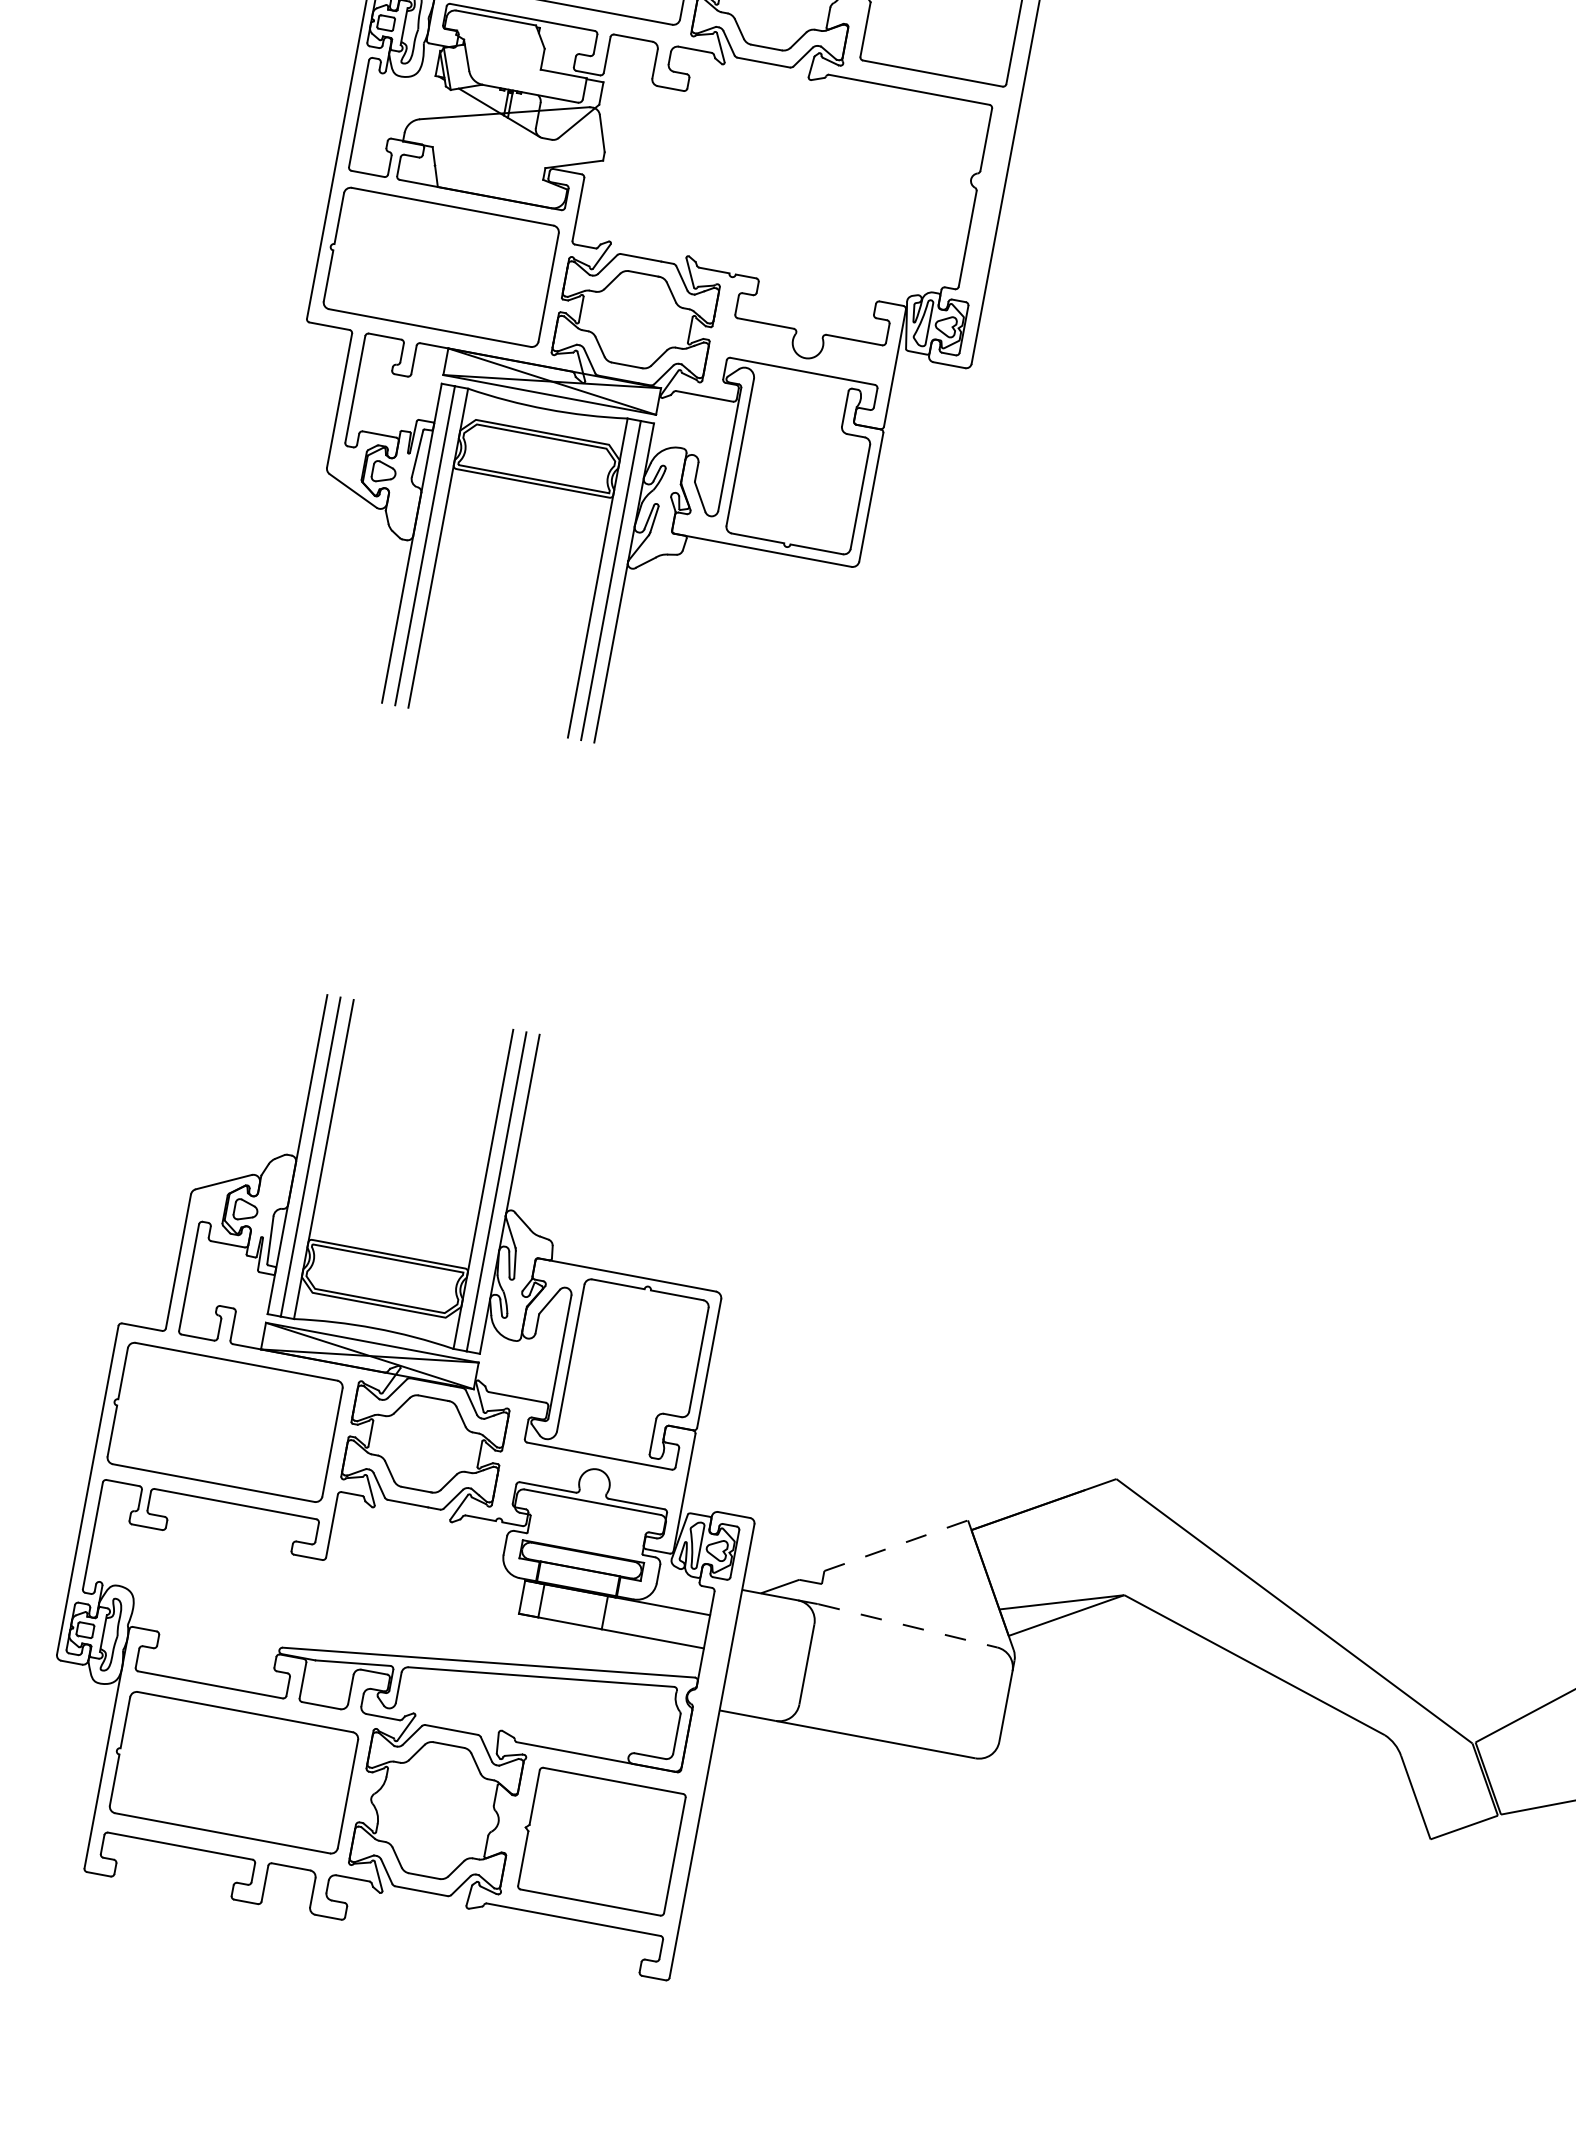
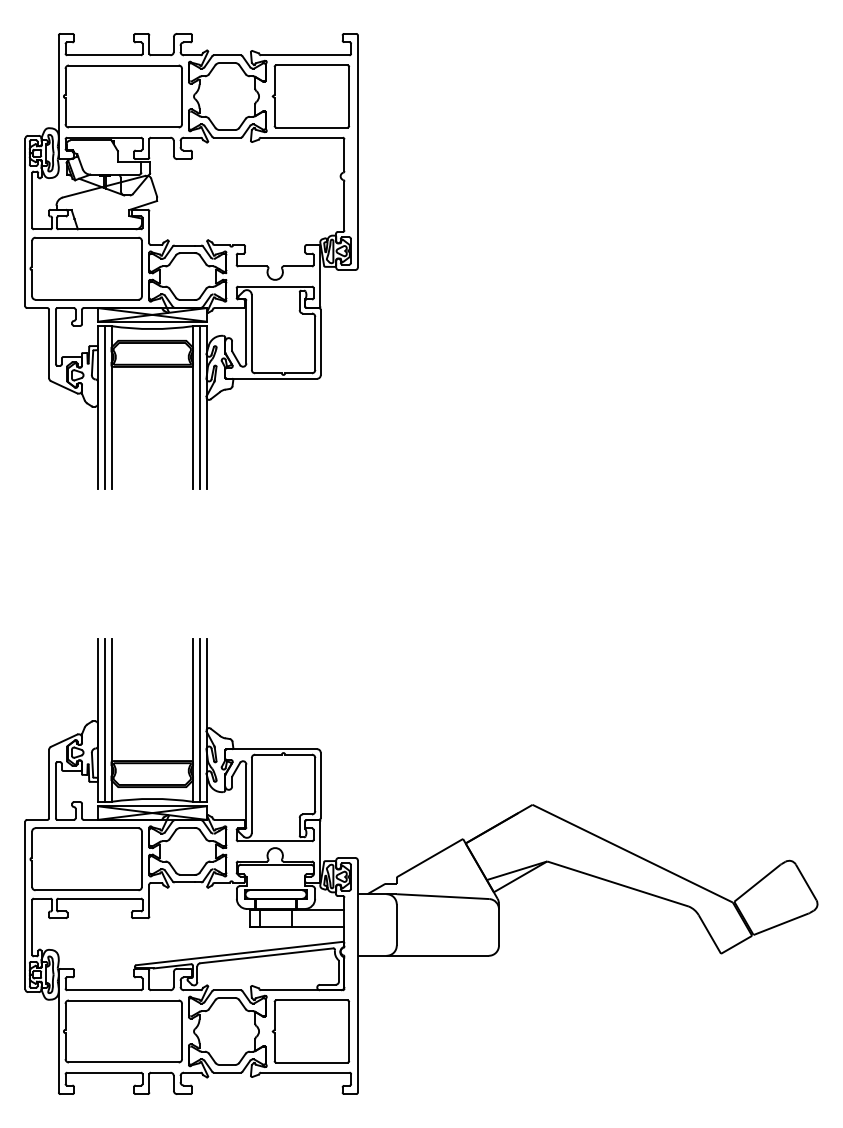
line: (897, 1544) -> (430, 857), dashed -> solid
line: (908, 1625) -> (443, 896), dashed -> solid

